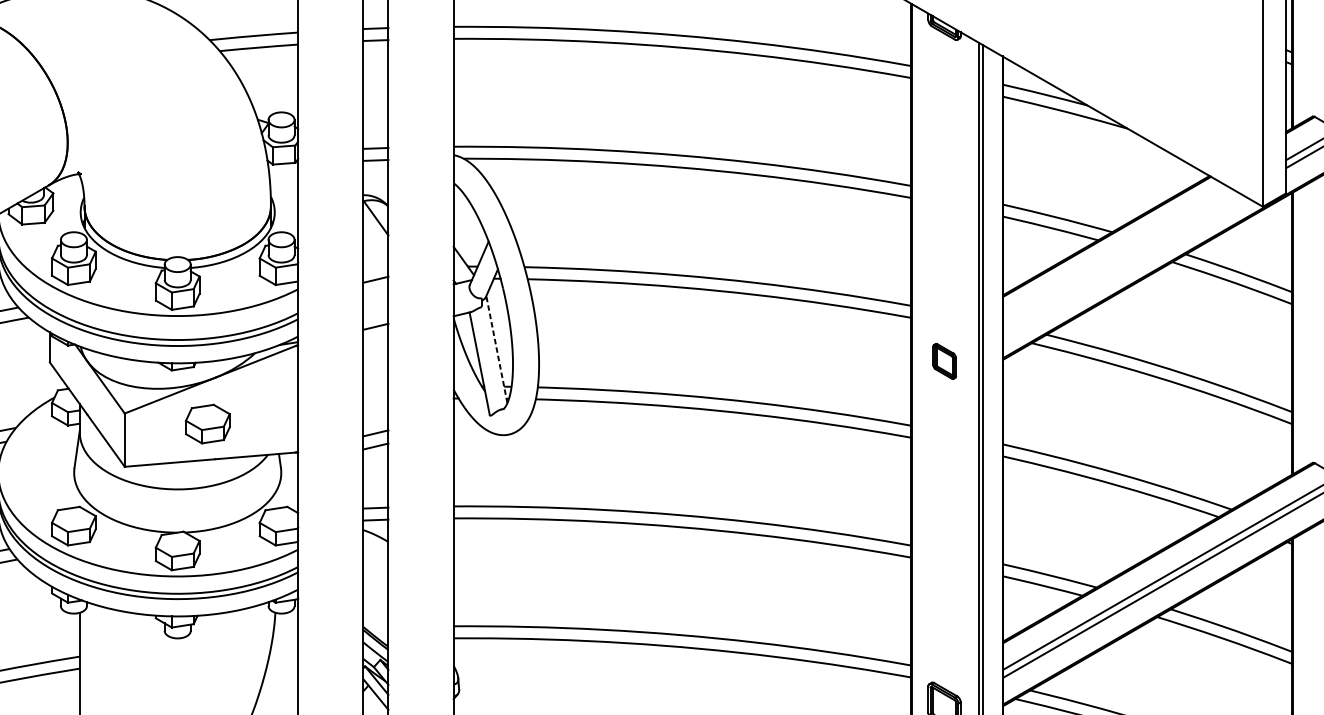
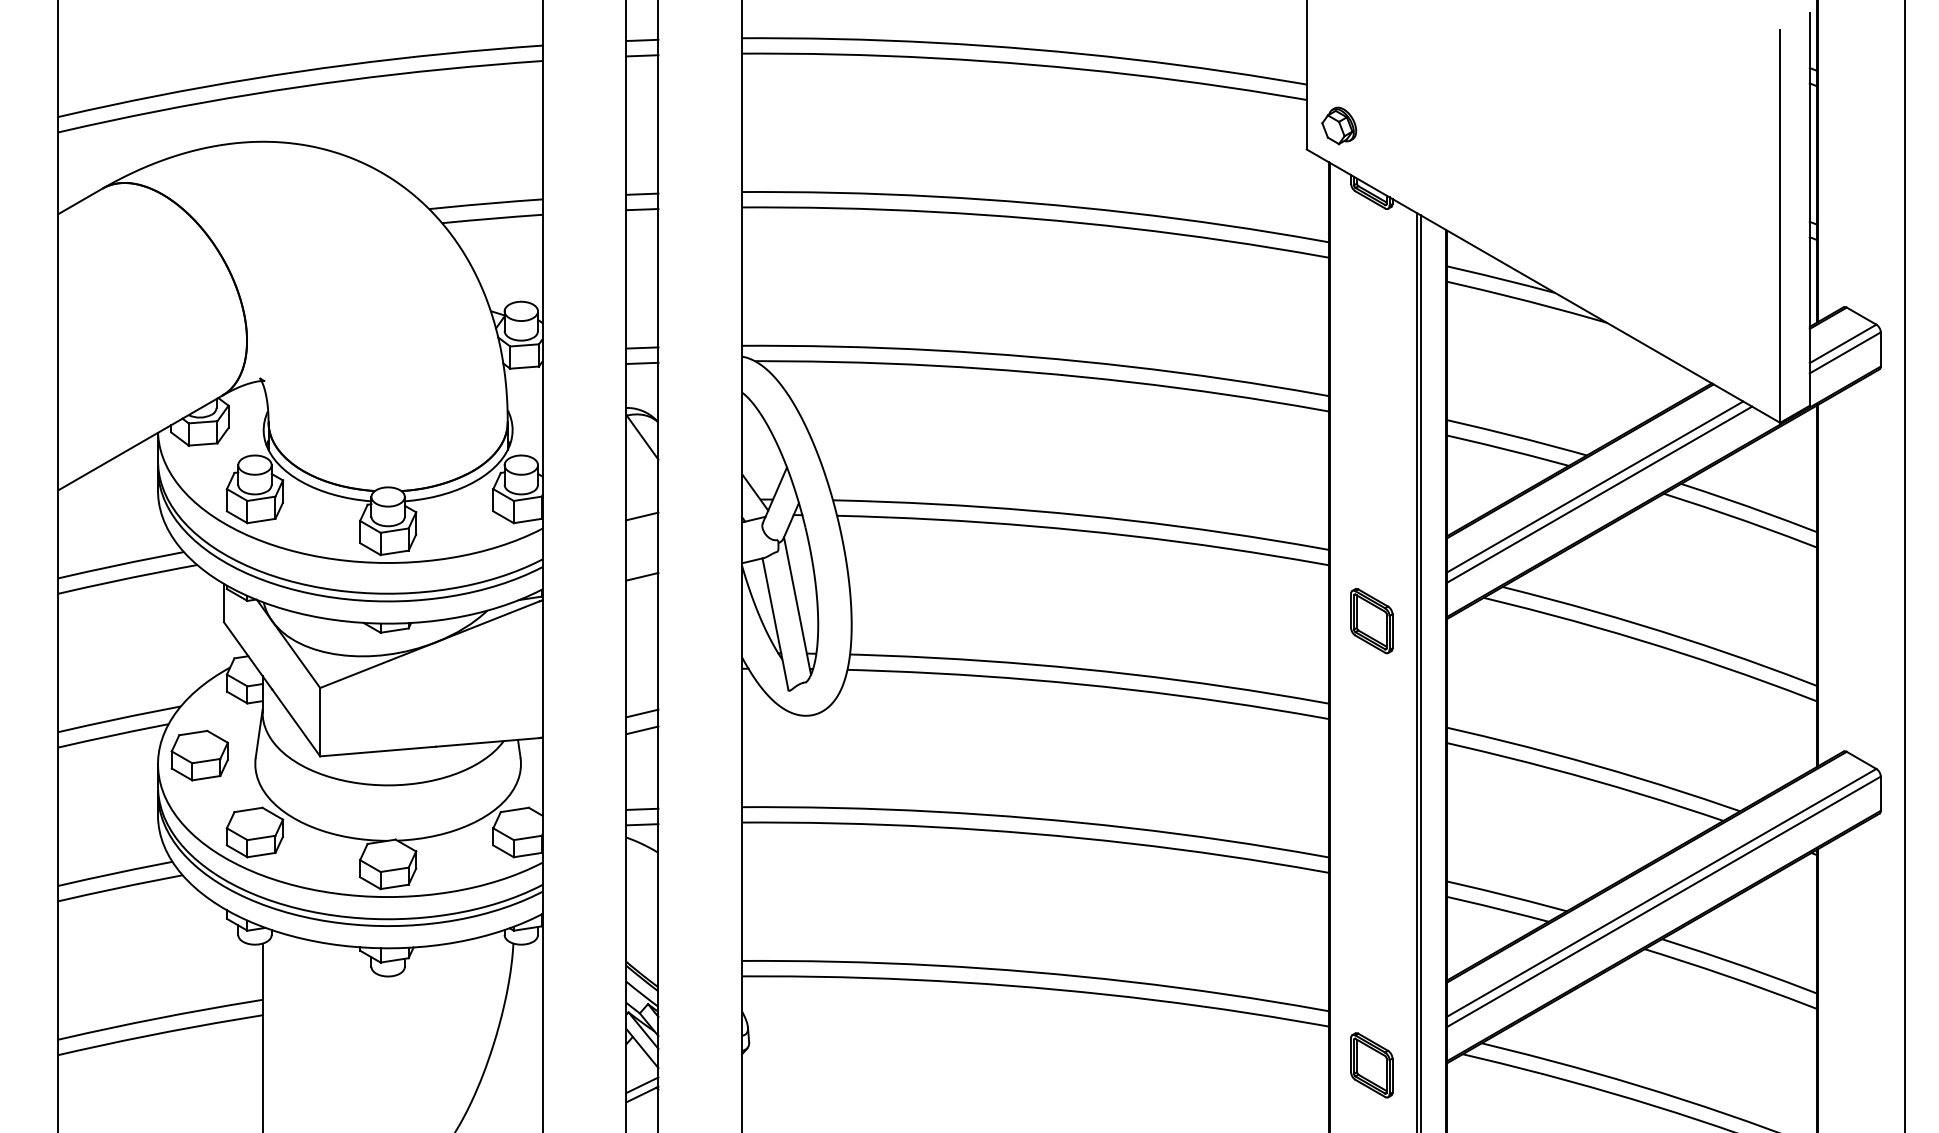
line: (1118, 256) -> (1595, 486), added
line: (1122, 262) -> (1599, 494), added
line: (496, 349) -> (797, 605), dashed -> solid
part: (944, 361) -> (1371, 621), size x1.43
part: (207, 424) -> (199, 755), moved

